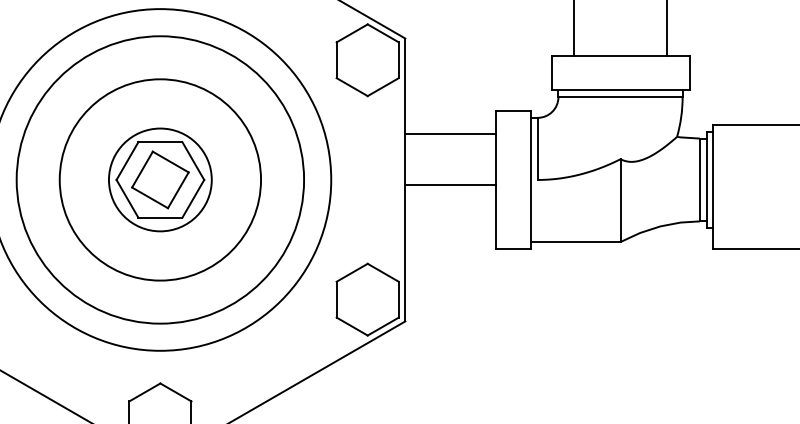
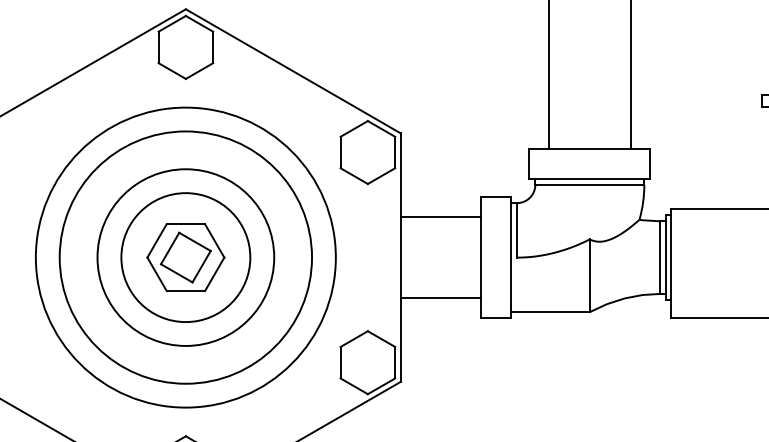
circle: (159, 179) -> (185, 257), size x1.43
line: (450, 185) -> (440, 298), moved

